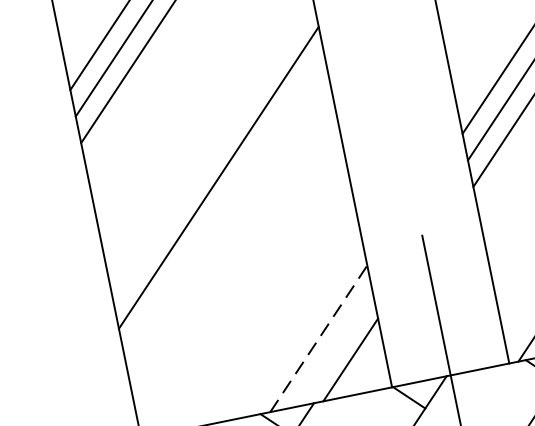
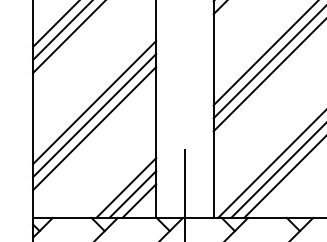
line: (223, 204) -> (94, 115), added
line: (229, 230) -> (94, 128), added
line: (318, 337) -> (126, 187), dashed -> solid
line: (334, 349) -> (132, 194), added

